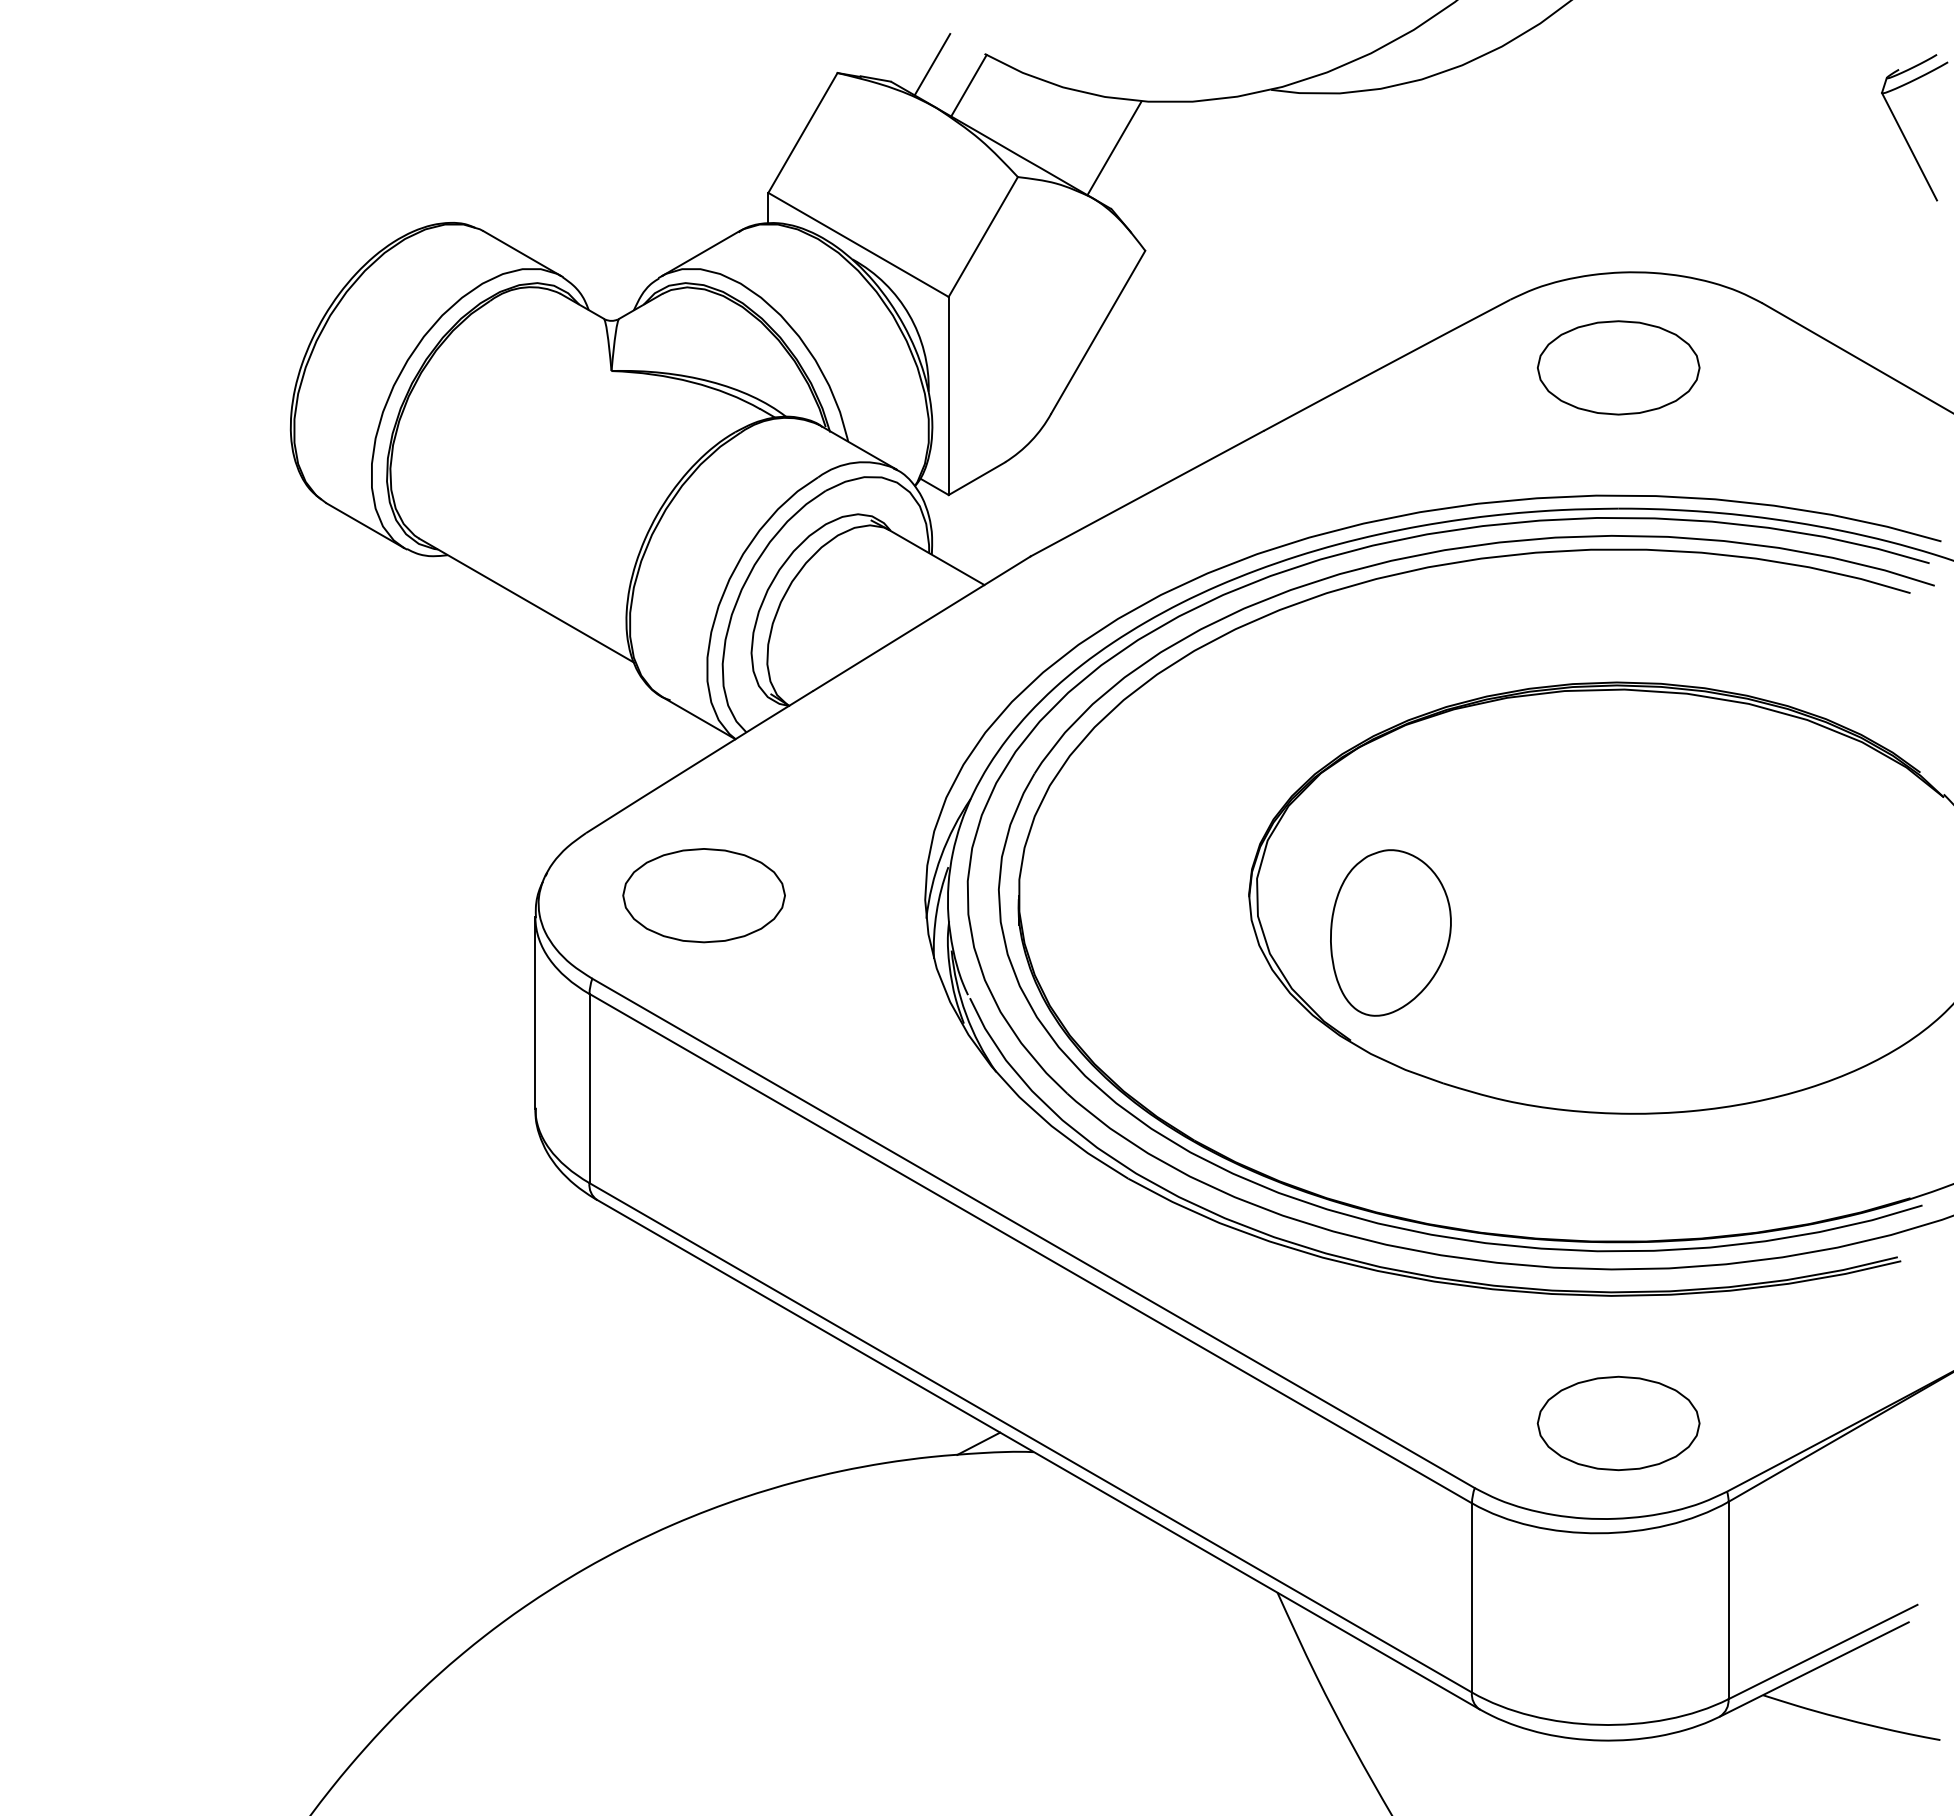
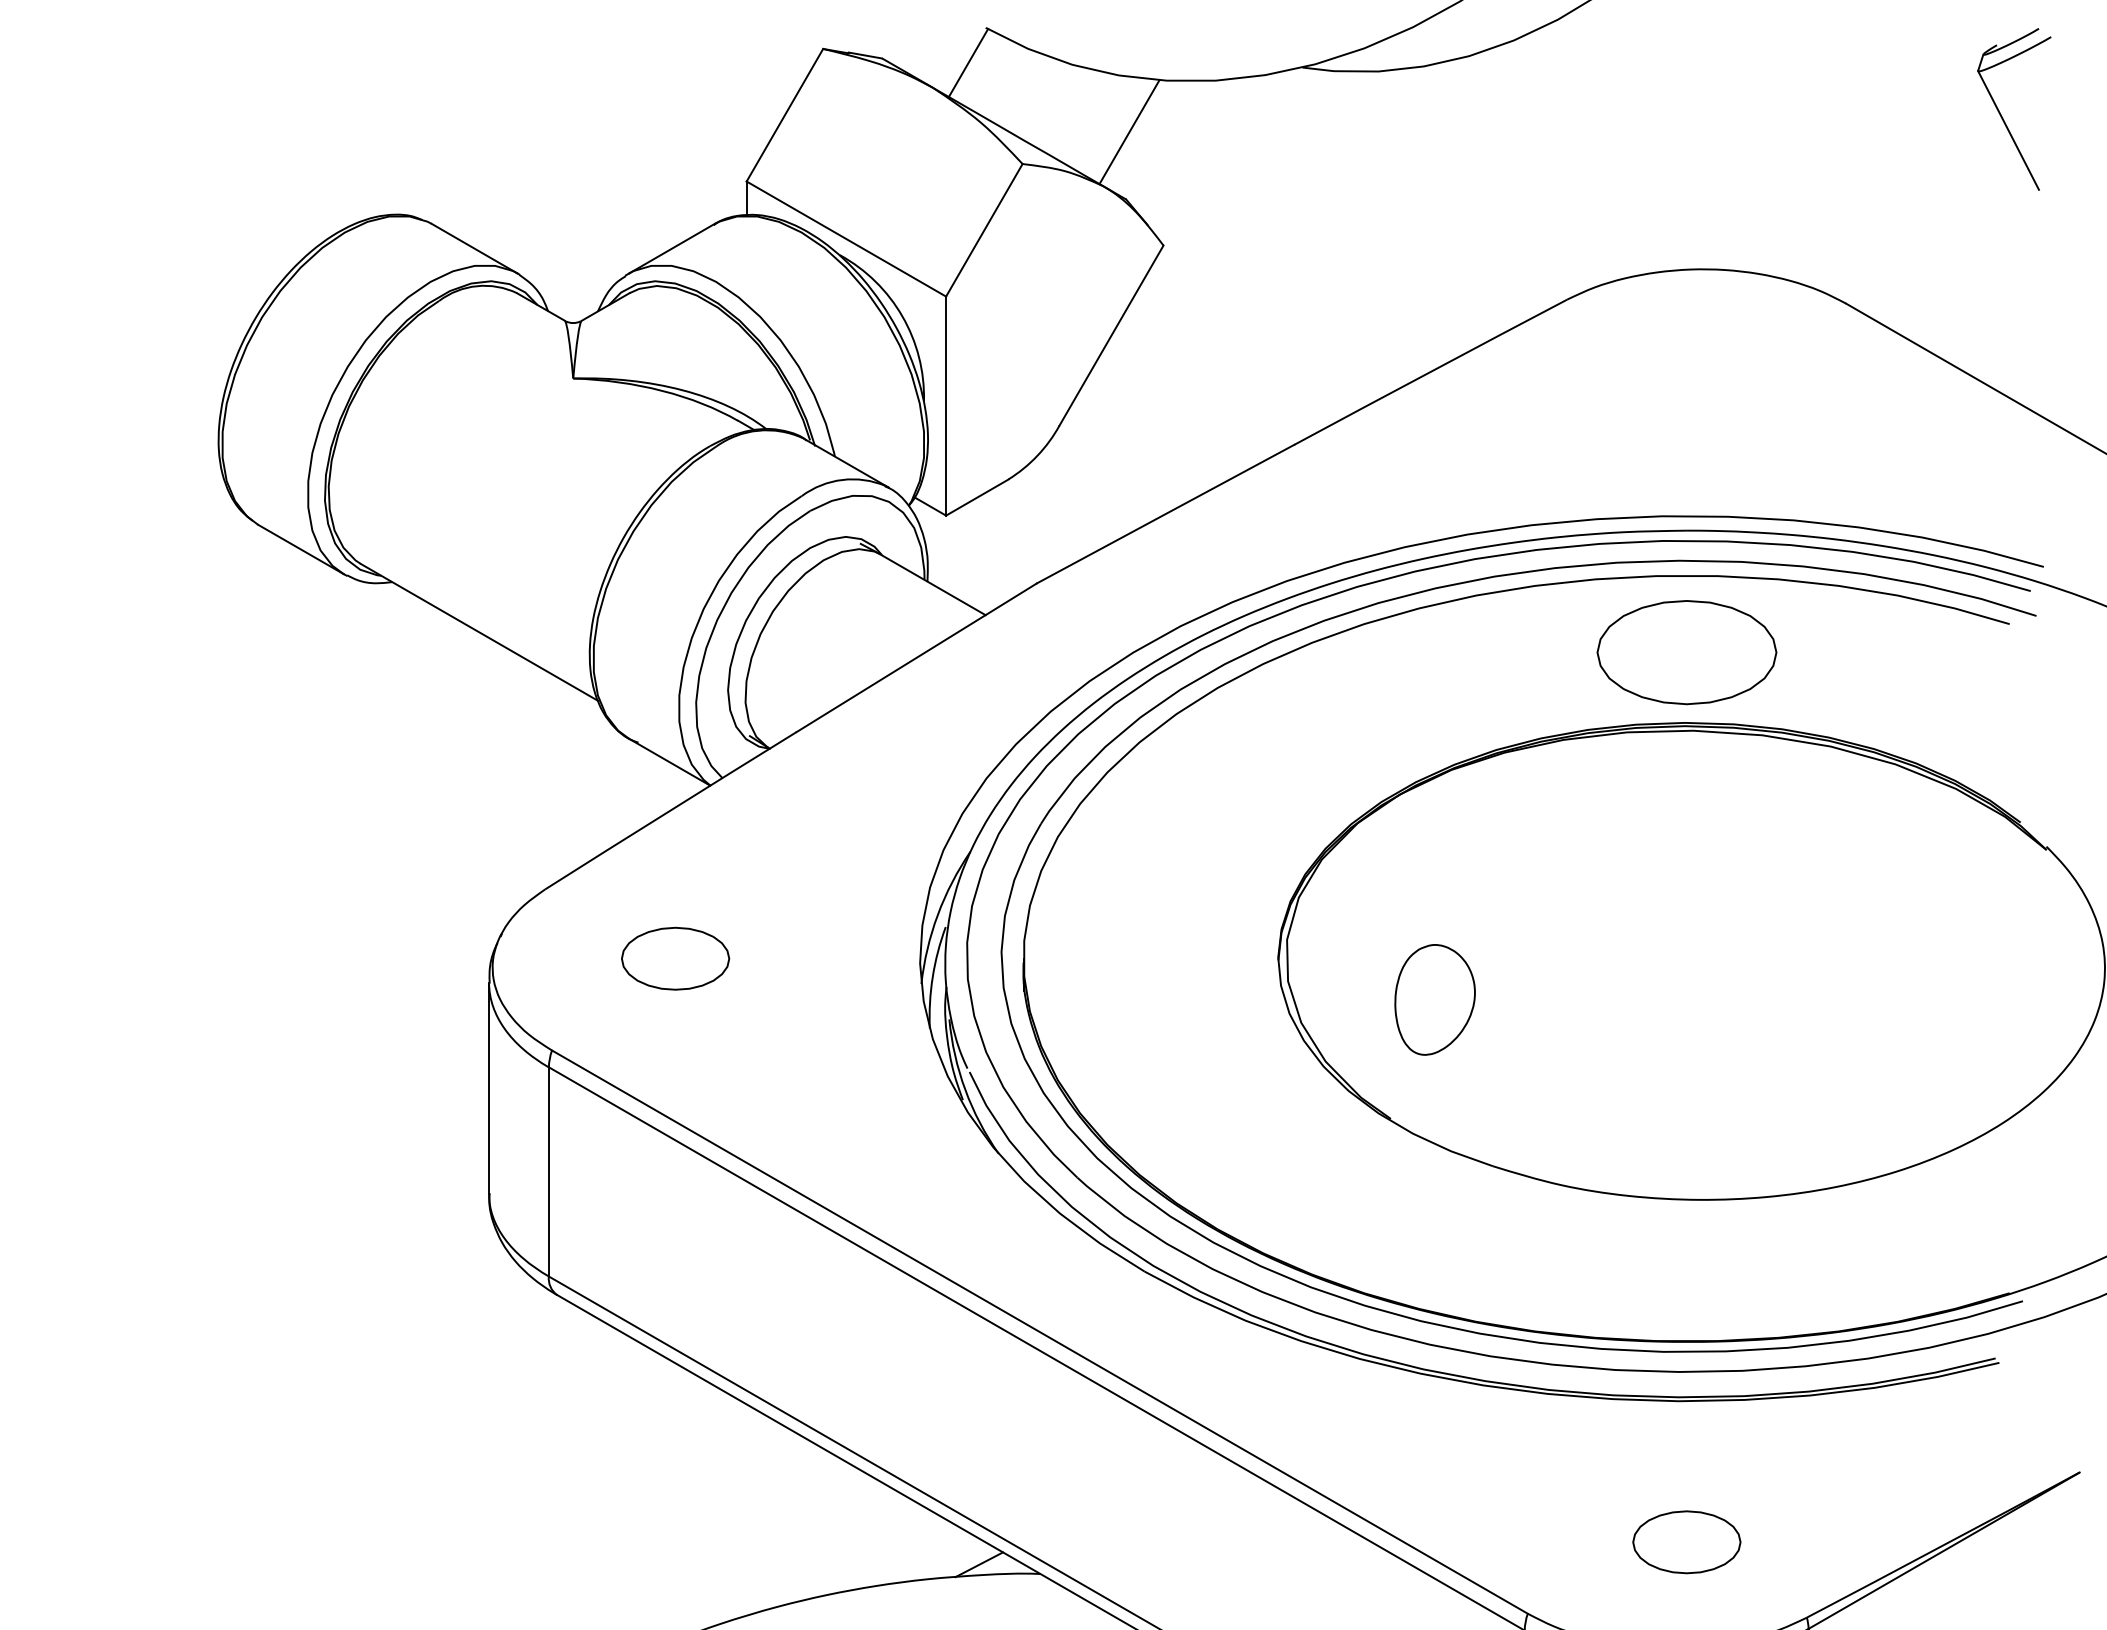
line: (932, 64) -> (928, 39), removed
part: (1618, 367) -> (1686, 652), moved
part: (703, 895) -> (674, 958), size x0.6
part: (1390, 932) -> (1434, 999), size x0.6
part: (1618, 1423) -> (1686, 1542), size x0.6

